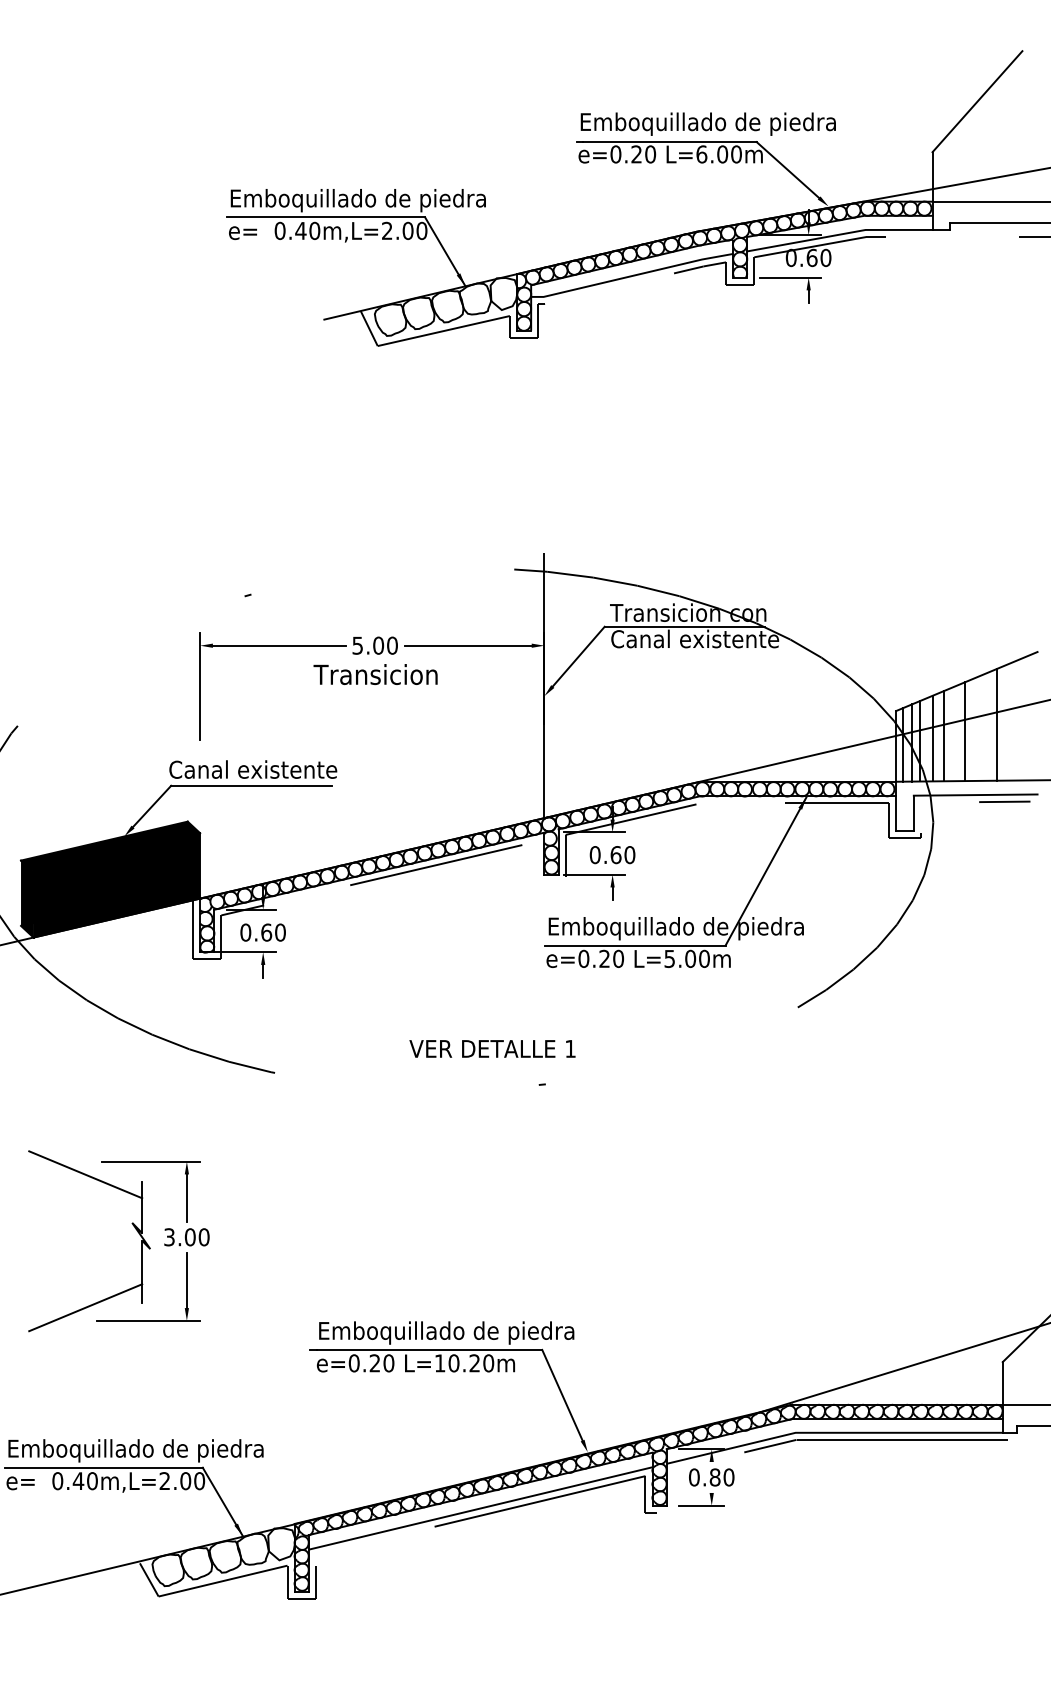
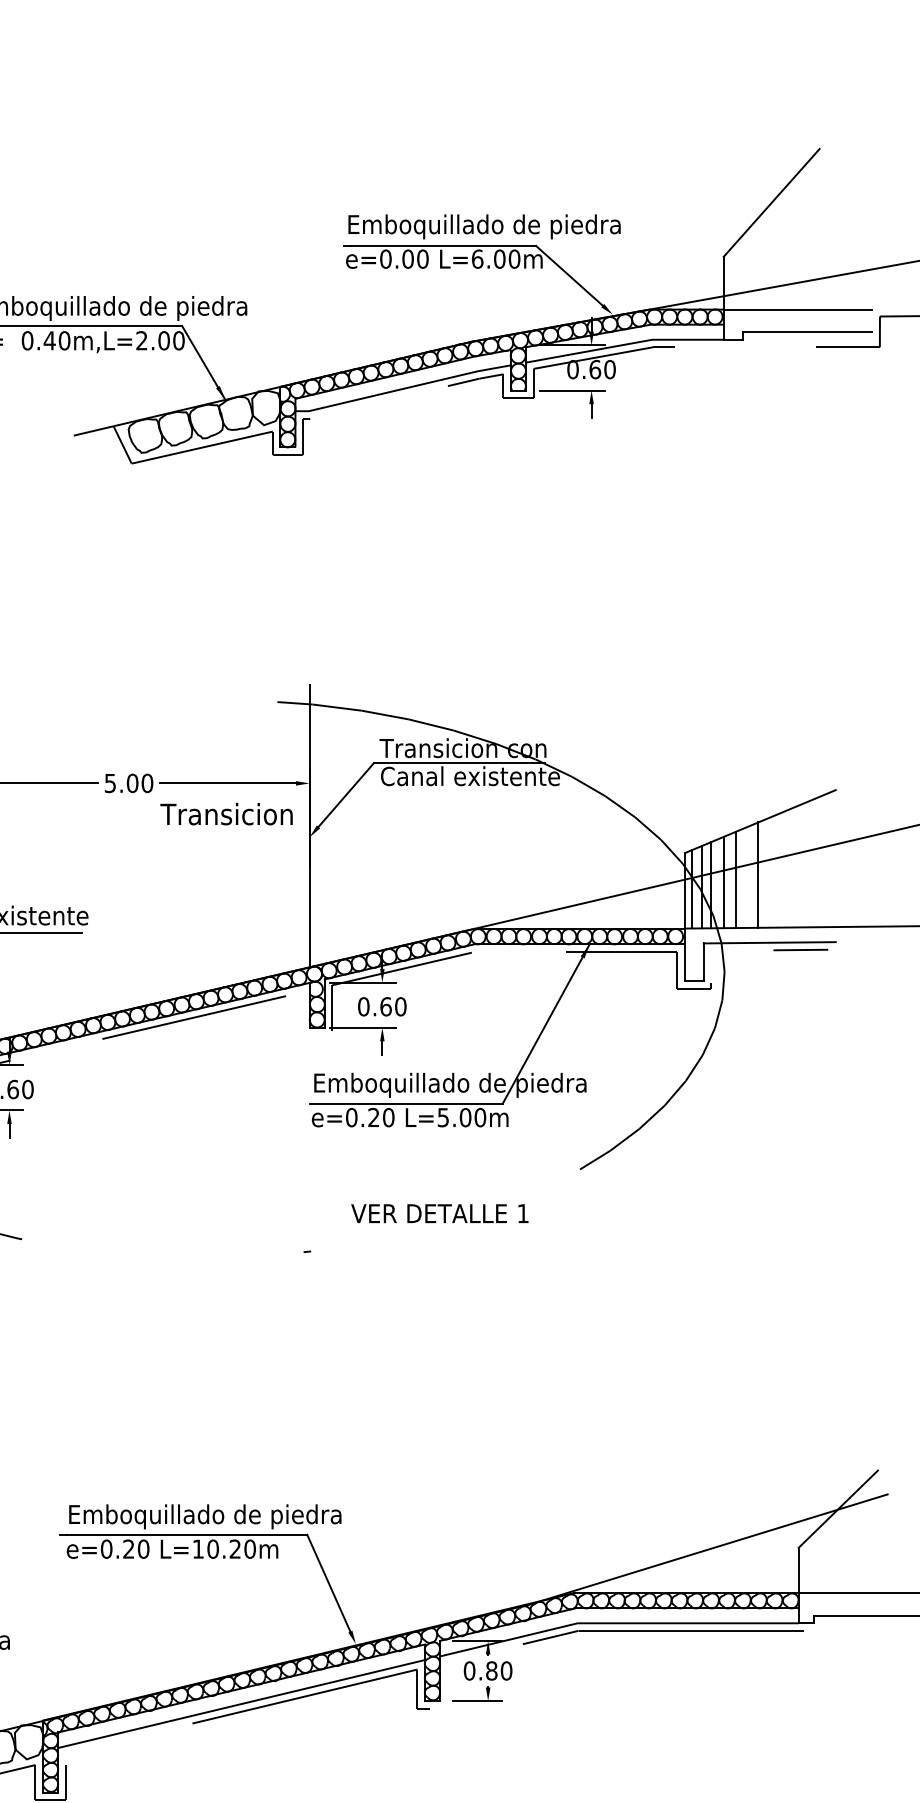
text: (636, 154) -> (407, 259), e=0.20 -> e=0.00
text: (375, 674) -> (226, 814), moved
line: (996, 724) -> (792, 867), removed
text: (492, 1048) -> (439, 1213), moved

